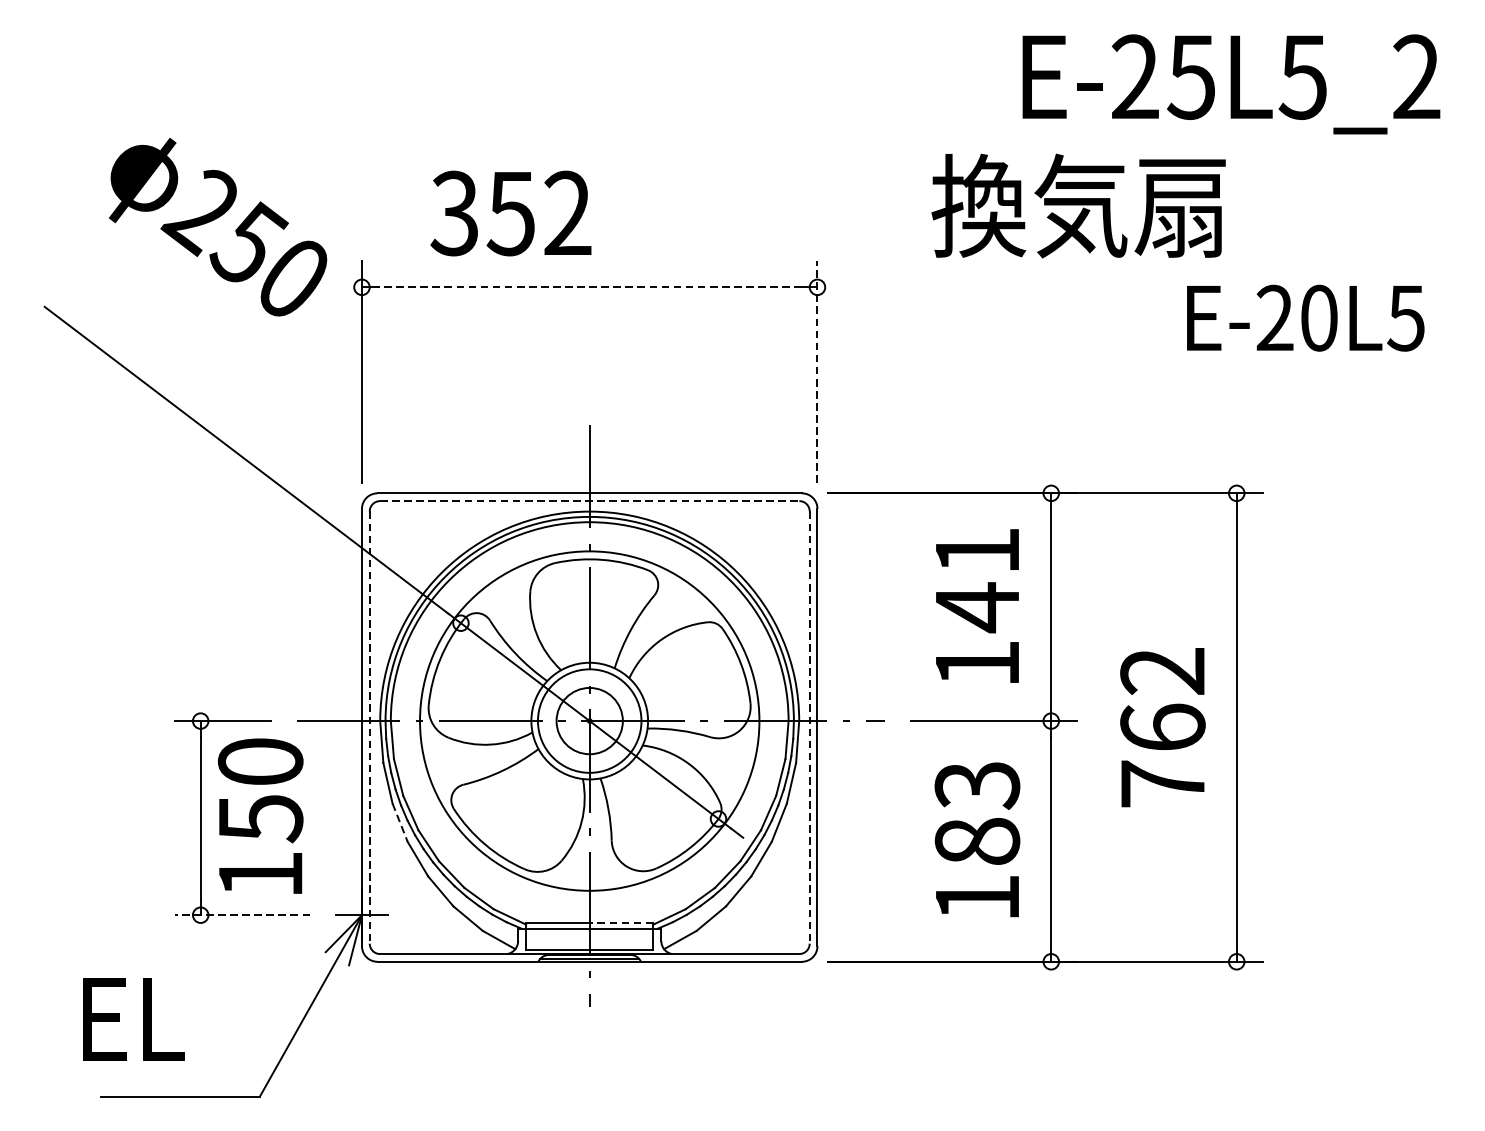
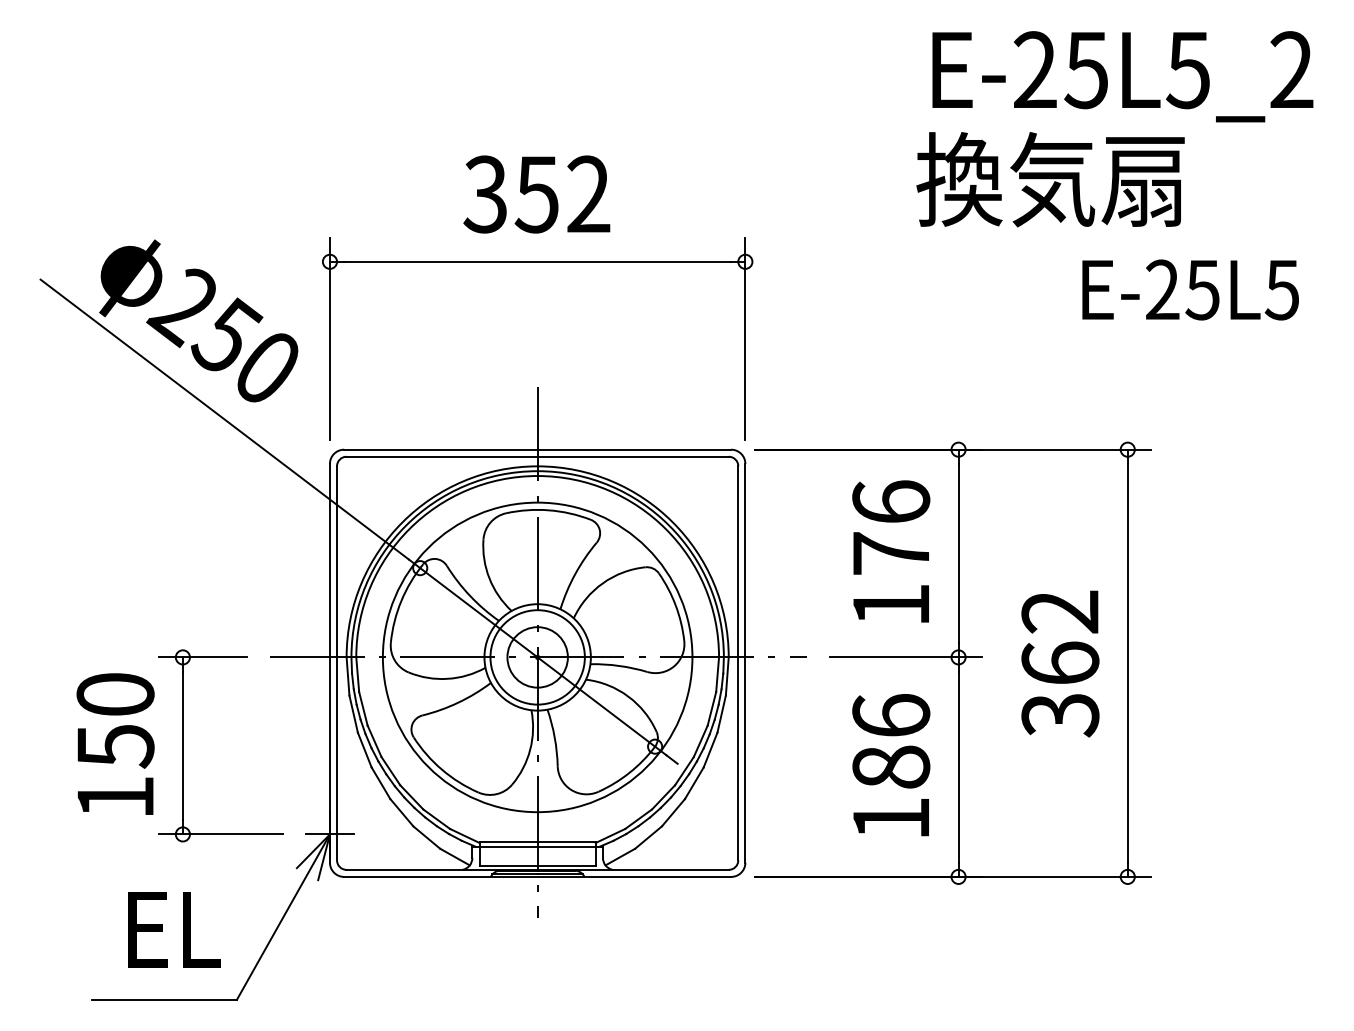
text: (1078, 205) -> (1050, 179), moved
text: (510, 213) -> (536, 194), moved
text: (217, 226) -> (198, 320), moved
line: (589, 286) -> (537, 261), dashed -> solid
text: (1318, 317) -> (1202, 289), E-20L5 -> E-25L5
line: (817, 371) -> (745, 338), dashed -> solid
line: (590, 500) -> (538, 456), dashed -> solid
text: (977, 579) -> (891, 528), 141 -> 176
line: (370, 727) -> (337, 663), dashed -> solid
line: (809, 727) -> (738, 663), dashed -> solid
text: (1163, 784) -> (1060, 715), 762 -> 362
text: (977, 785) -> (891, 716), 183 -> 186
text: (260, 815) -> (115, 743), moved
line: (399, 823) -> (364, 750), dashed -> solid
line: (243, 915) -> (221, 834), dashed -> solid
line: (621, 922) -> (566, 841), dashed -> solid
text: (133, 1019) -> (174, 929), moved

